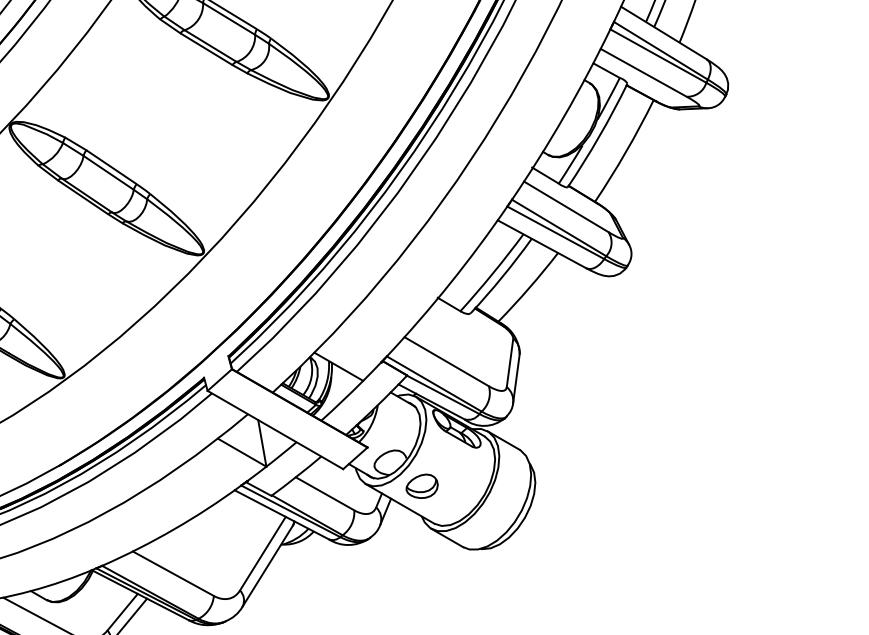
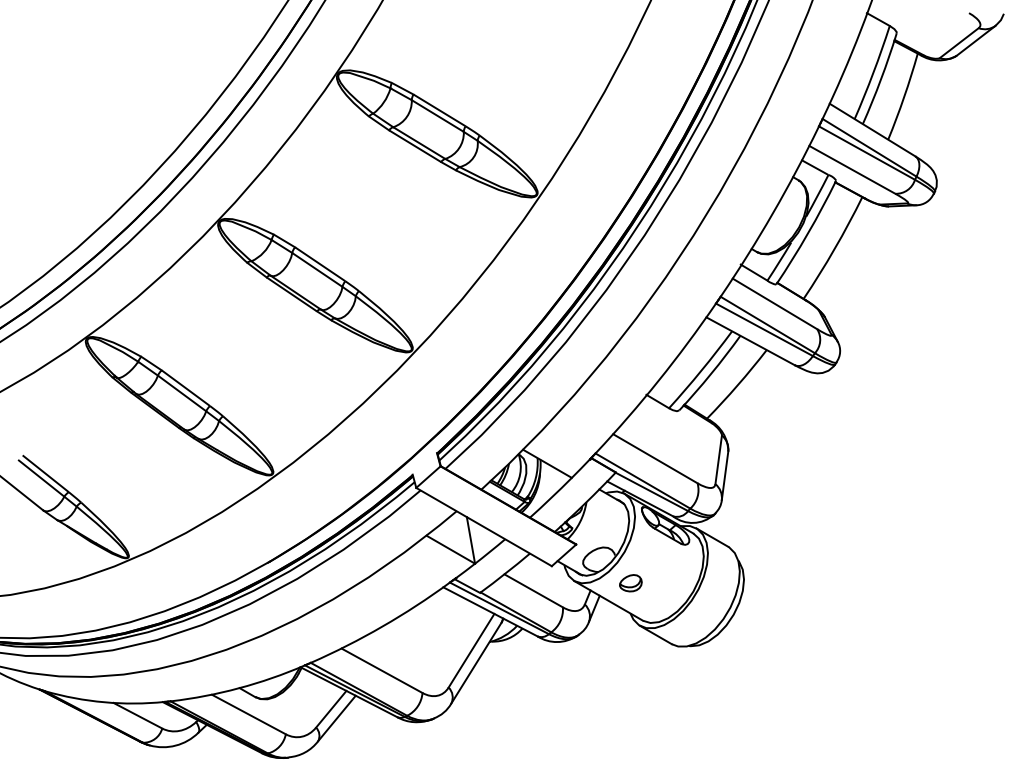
part: (421, 485) -> (630, 582), size x0.7

